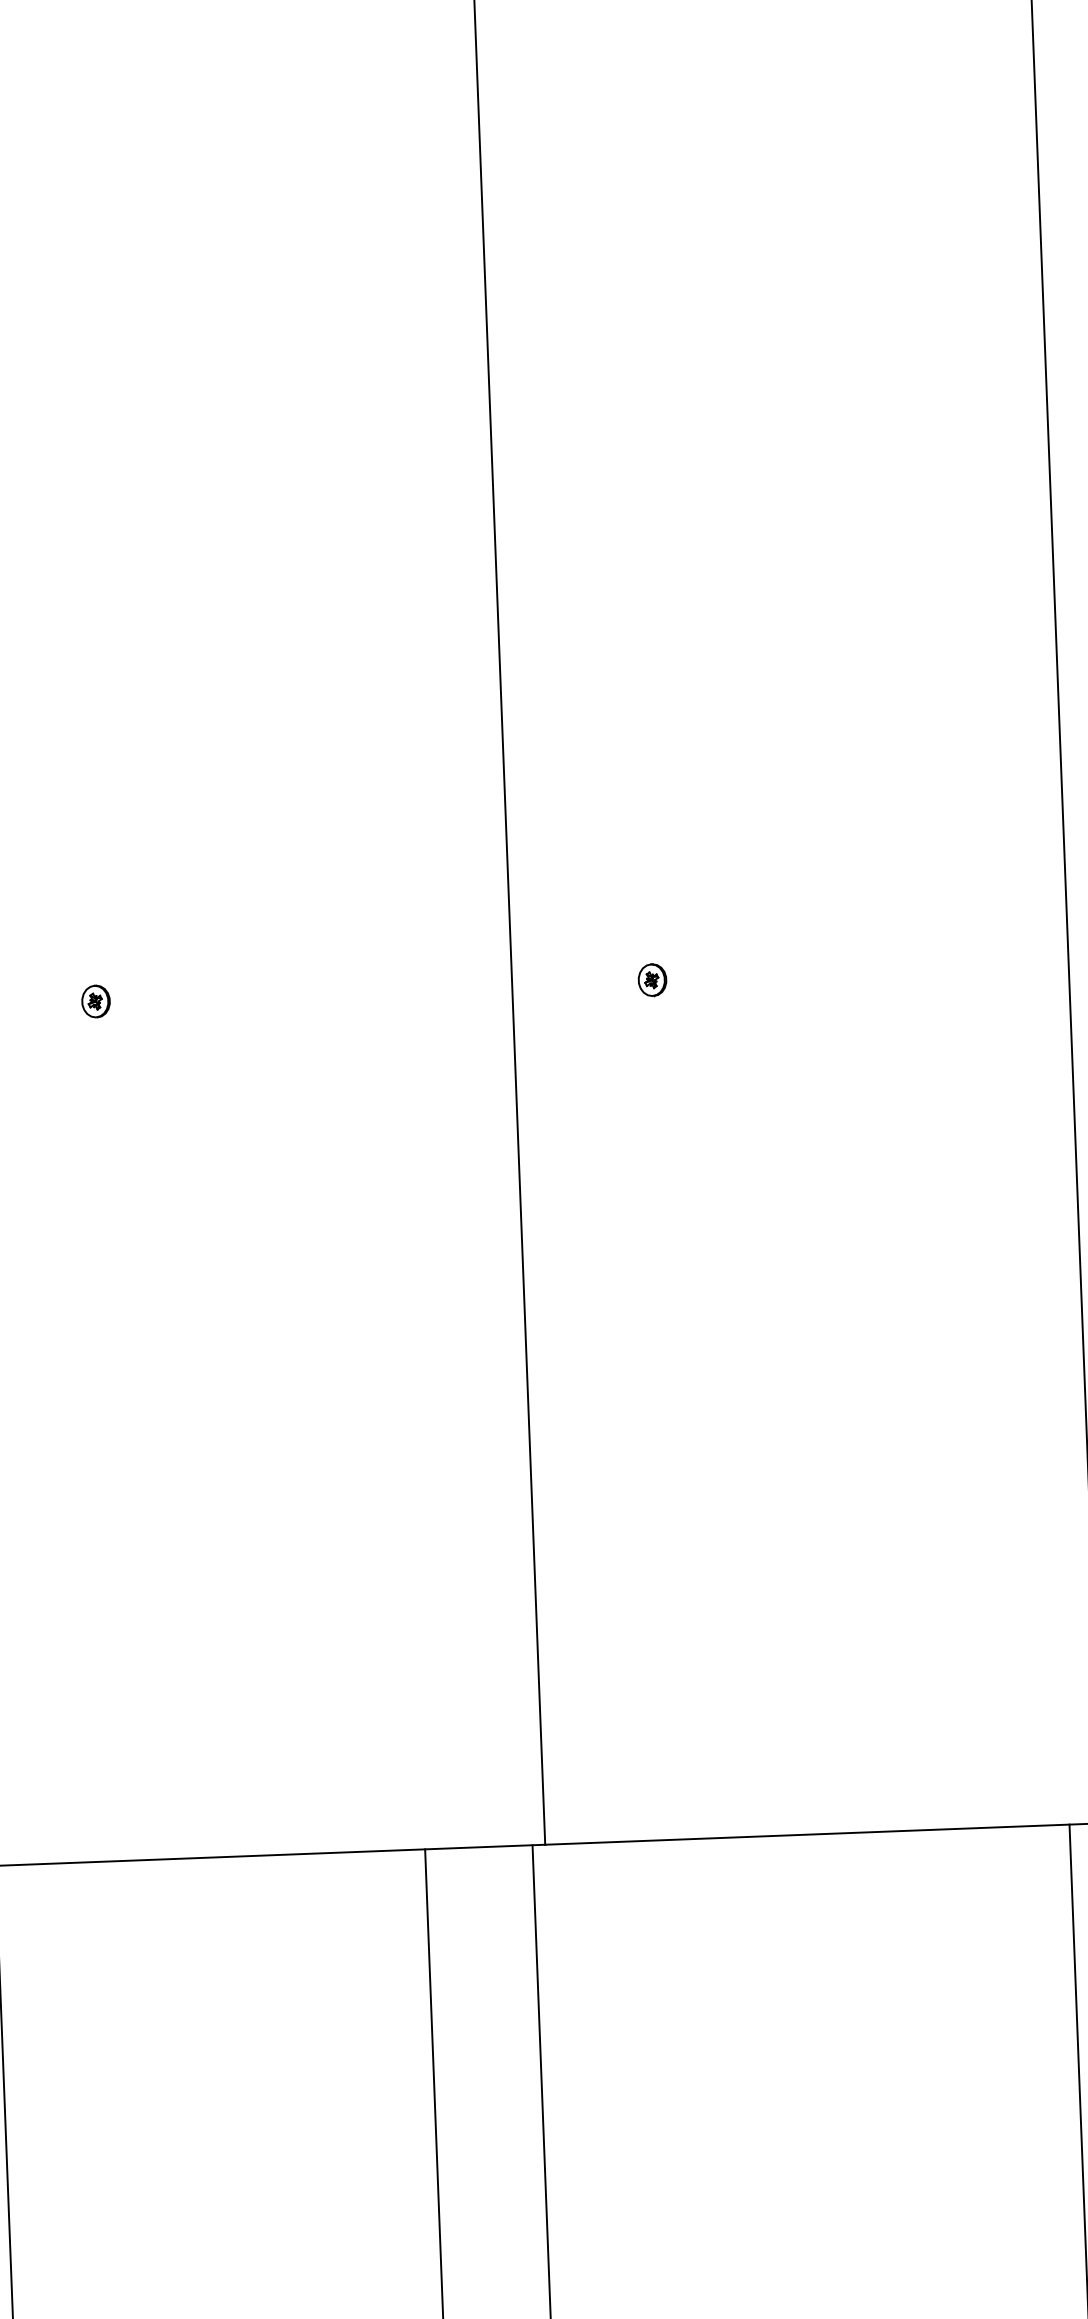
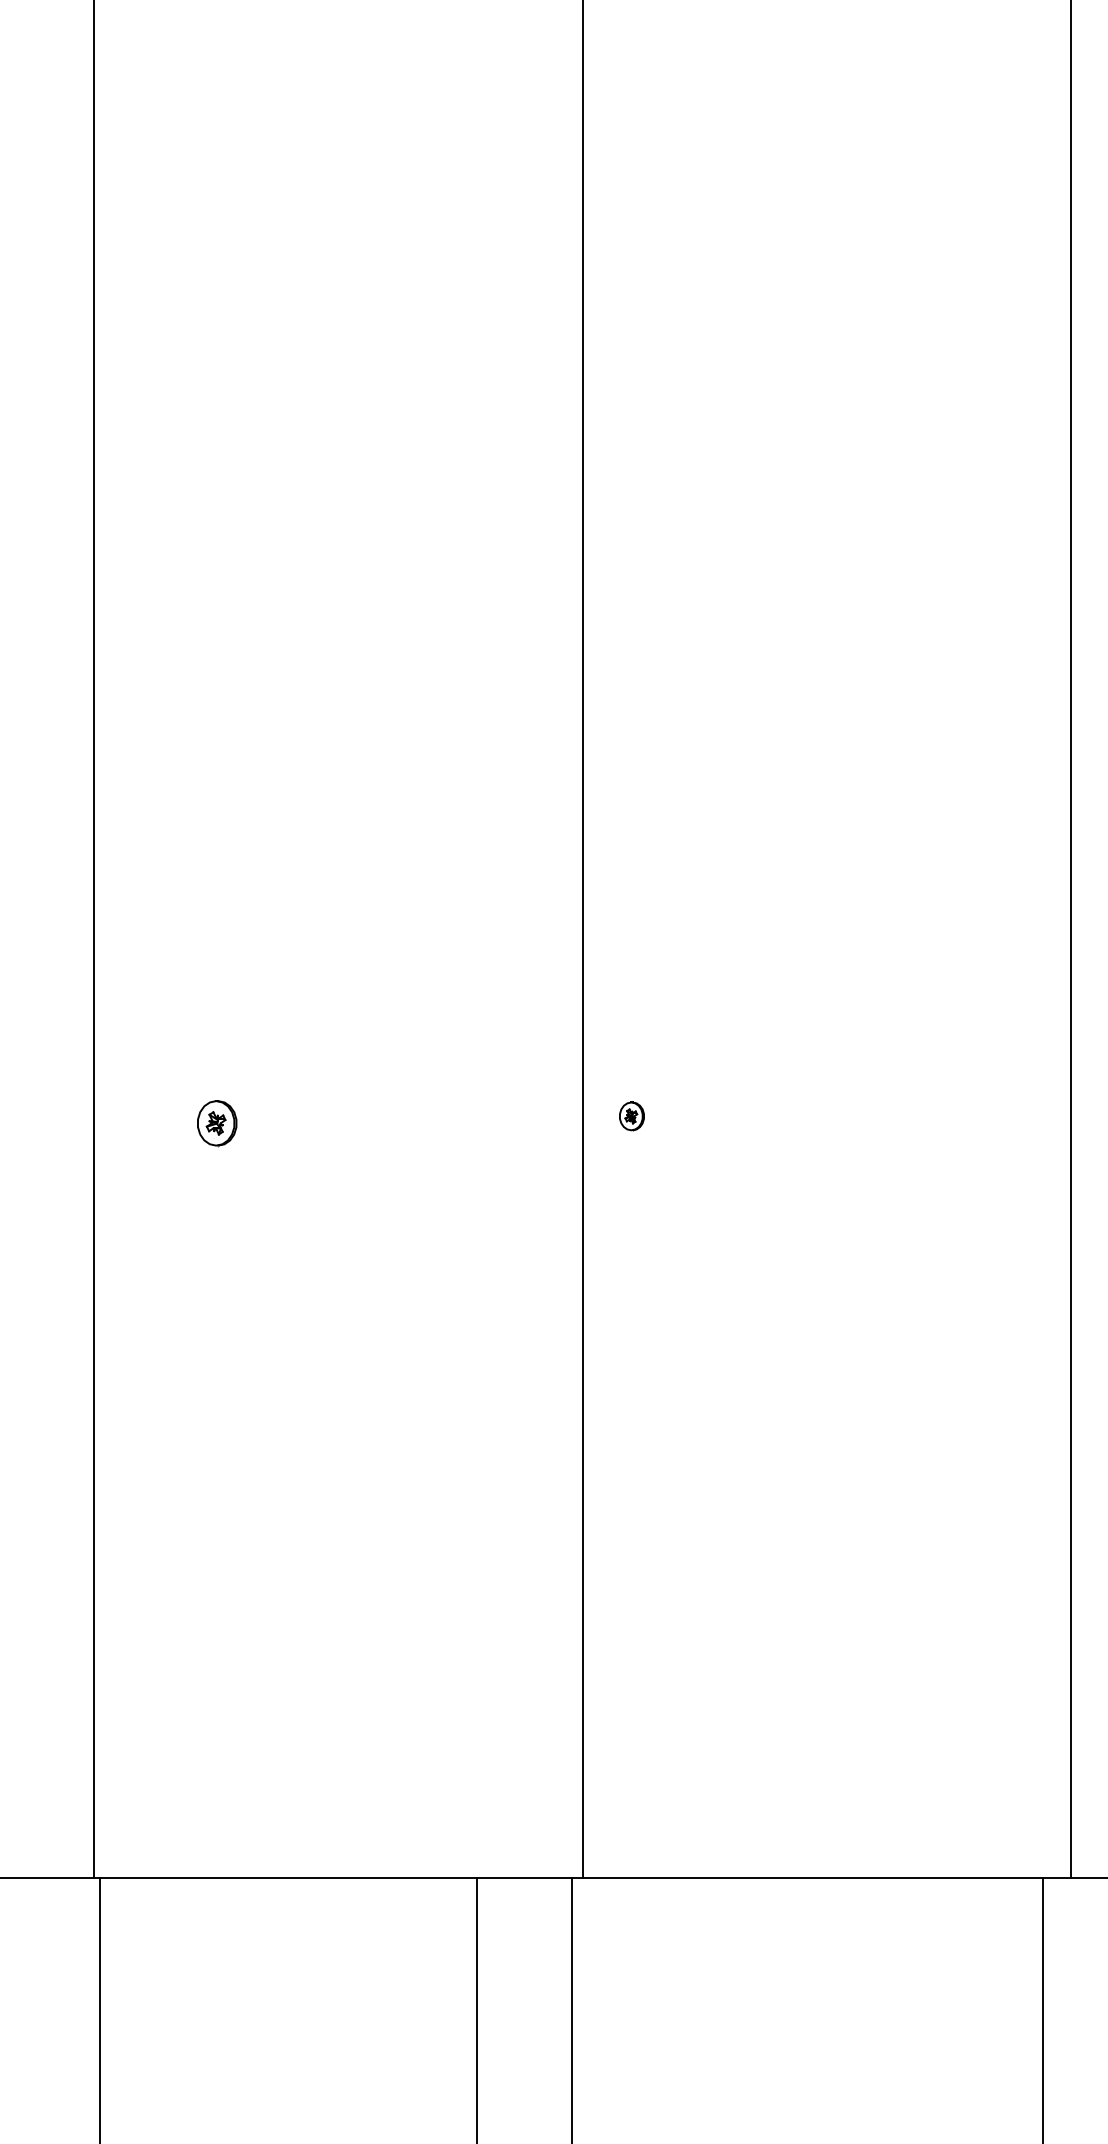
part: (651, 980) -> (631, 1116), moved
part: (96, 1001) -> (217, 1123), size x1.6

